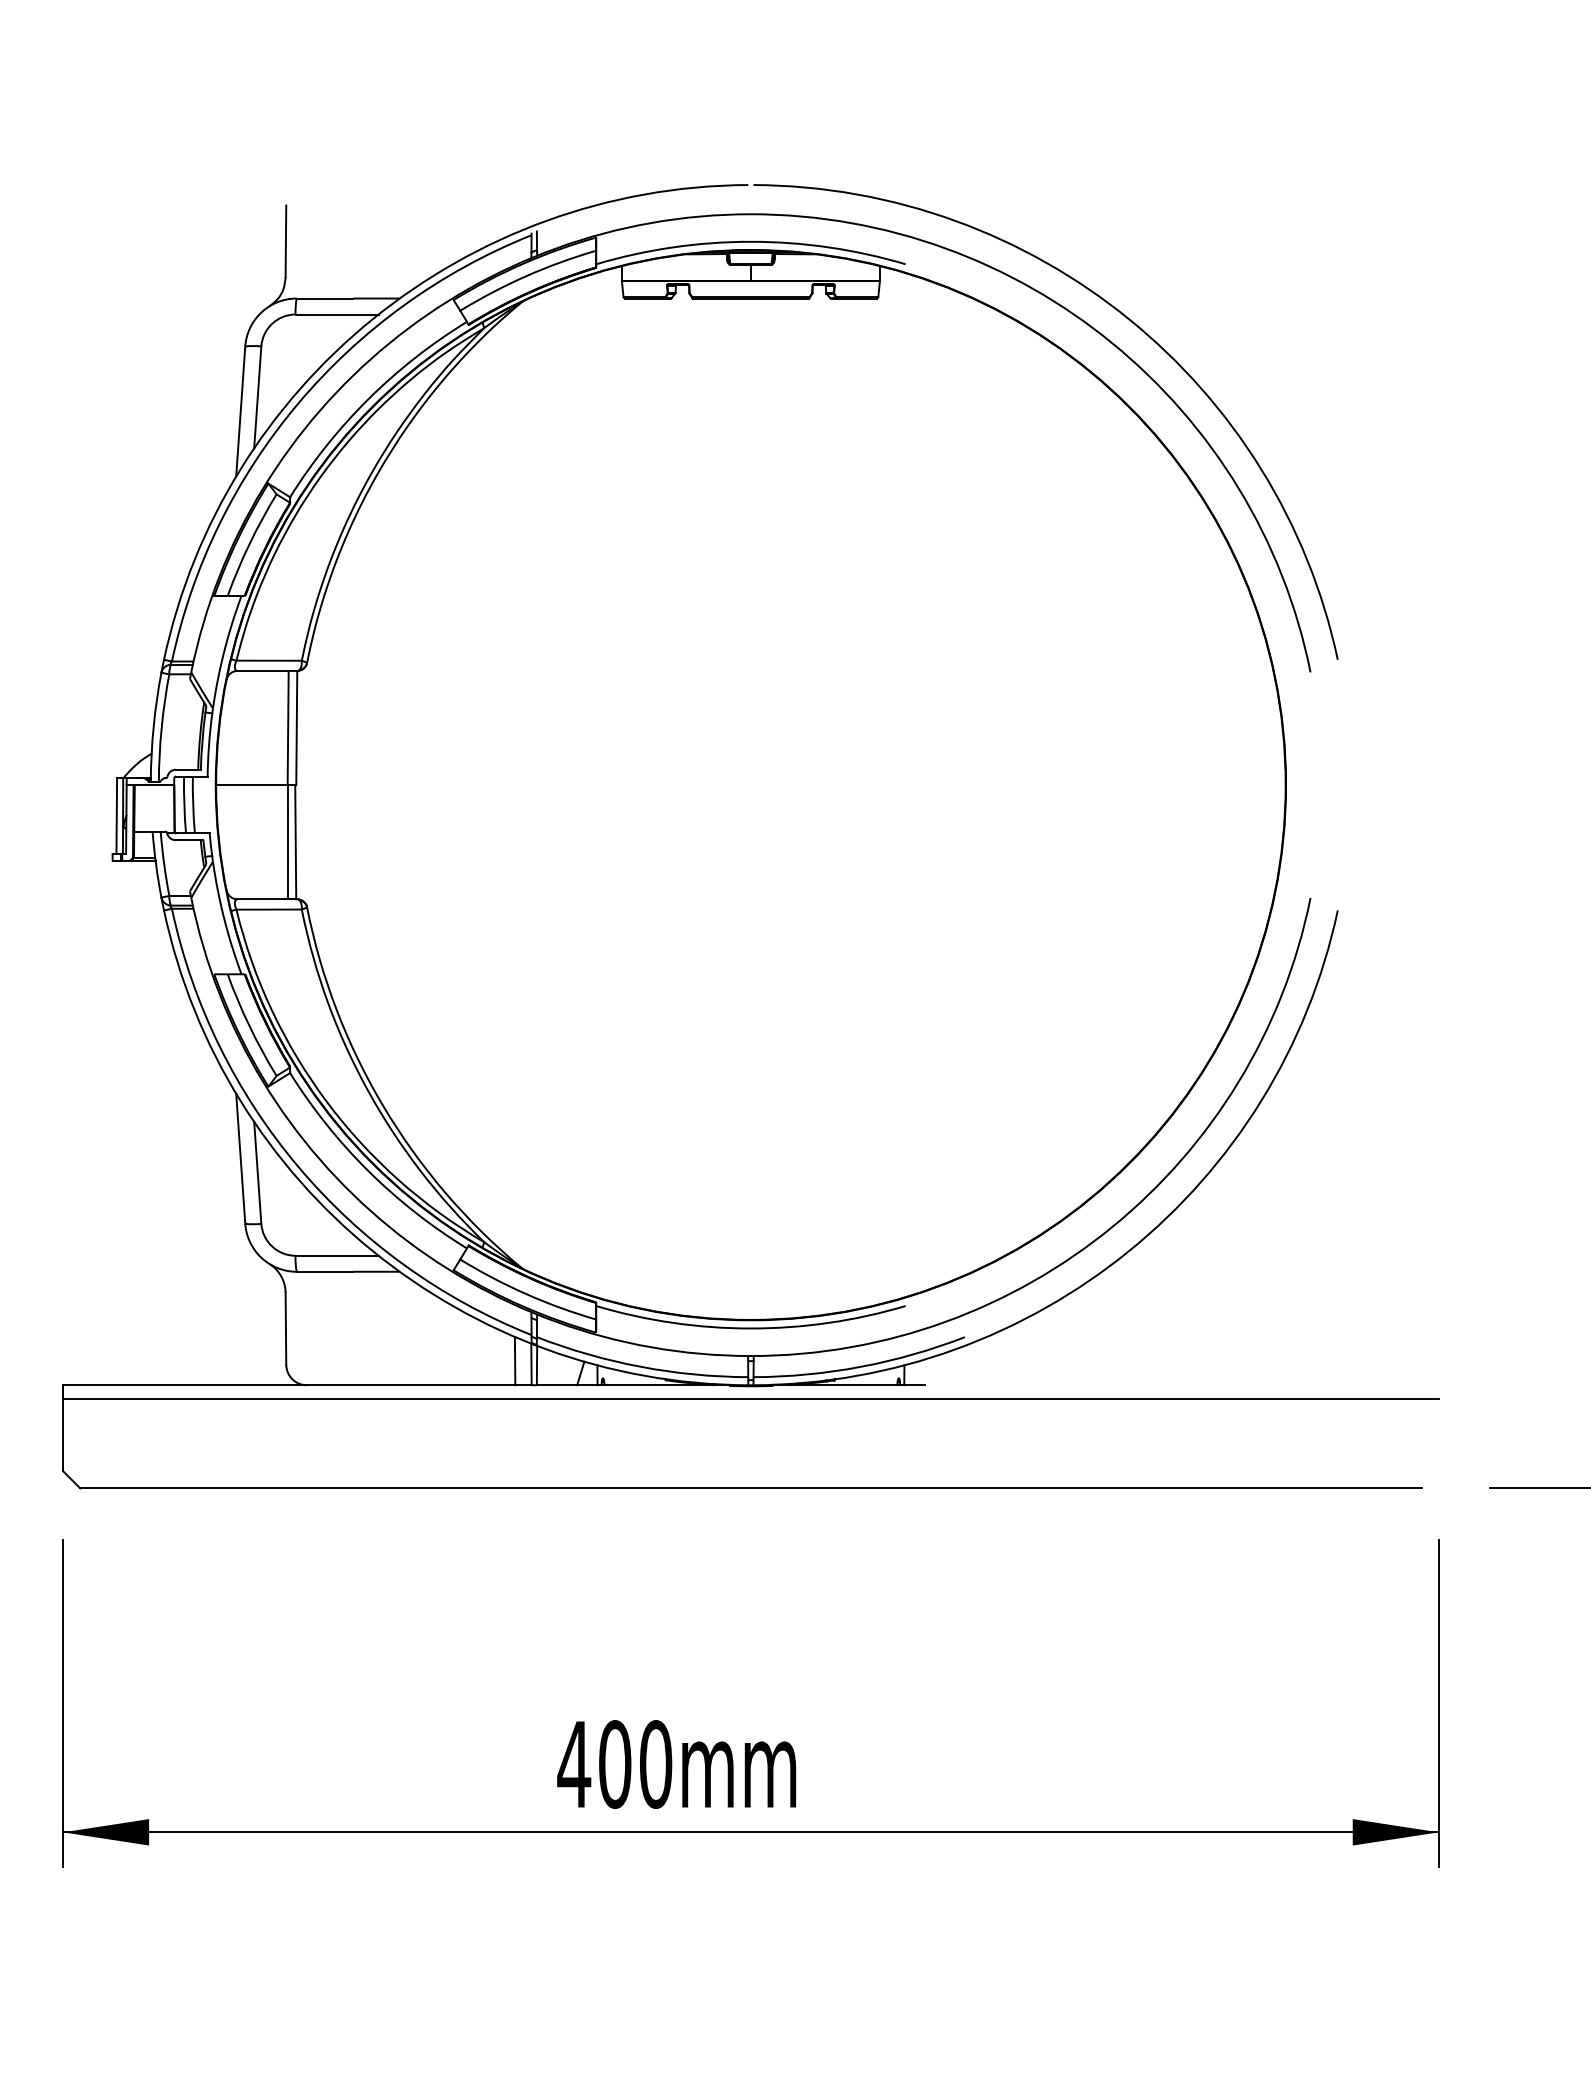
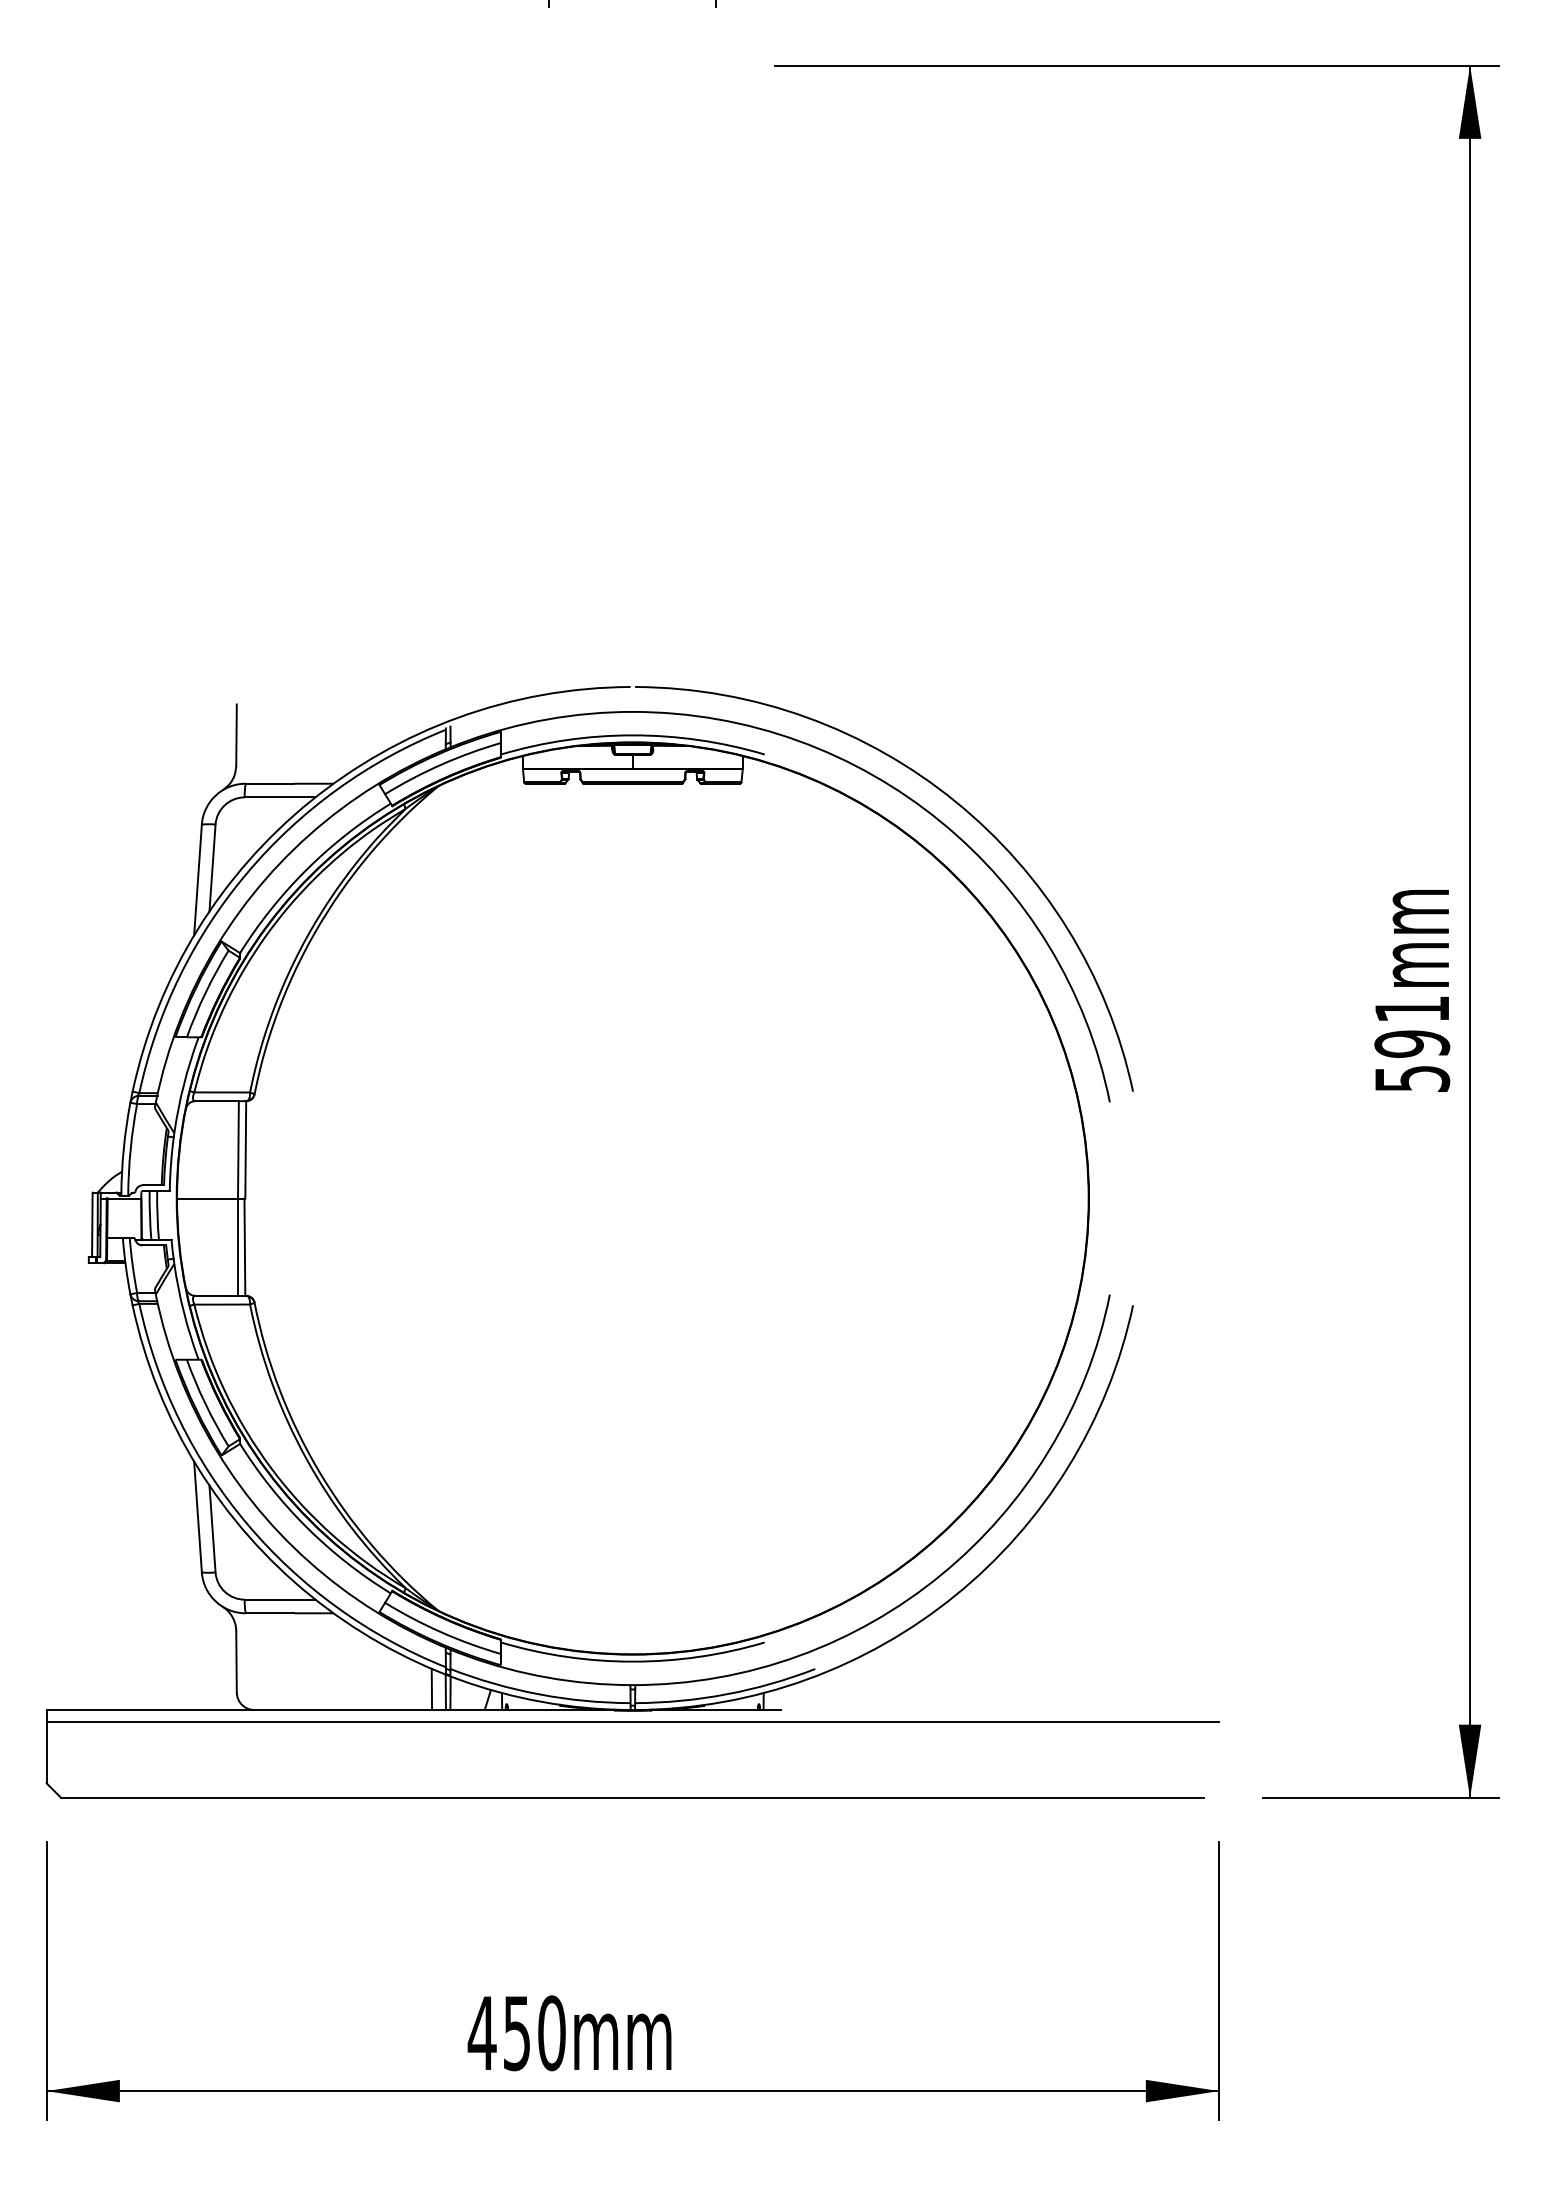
text: (614, 1764) -> (516, 2033), 400mm -> 450mm

